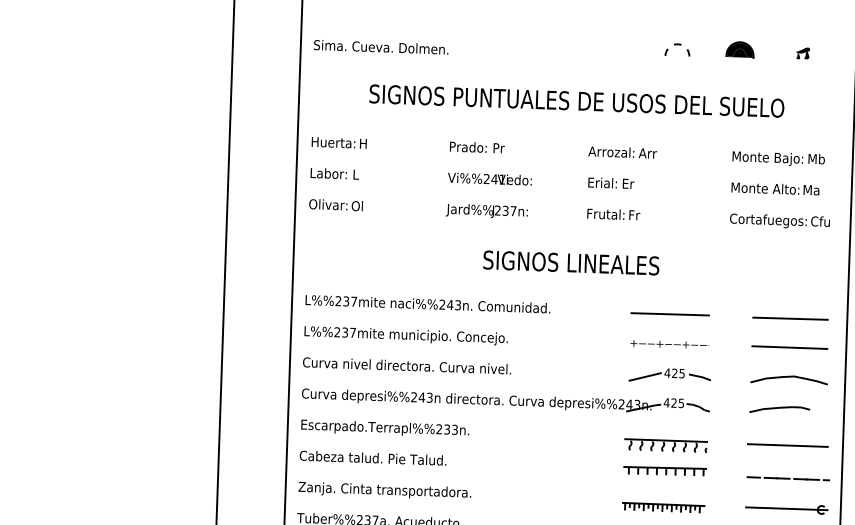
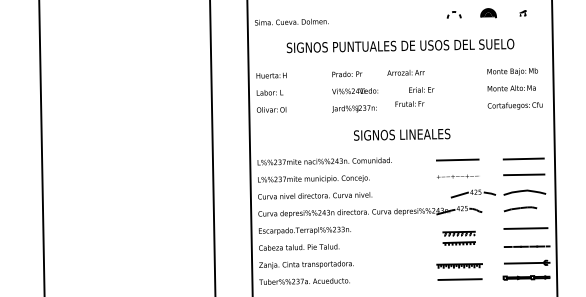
text: (621, 151) -> (405, 72), moved
text: (612, 213) -> (409, 103), moved
part: (668, 375) -> (472, 193), moved
part: (664, 457) -> (458, 238), size x0.7

